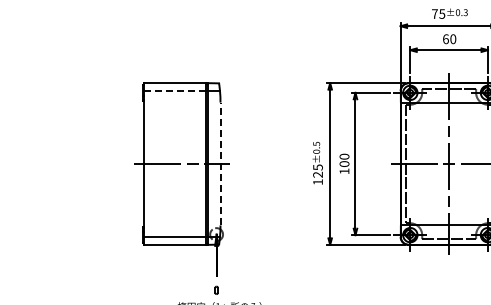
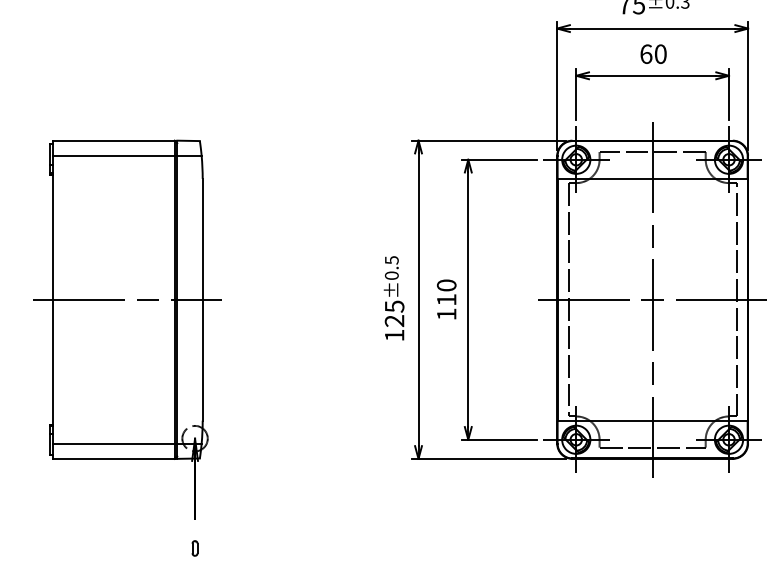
line: (174, 90) -> (112, 155), dashed -> solid
line: (220, 163) -> (202, 298), dashed -> solid
text: (344, 163) -> (446, 298), 100 -> 110

